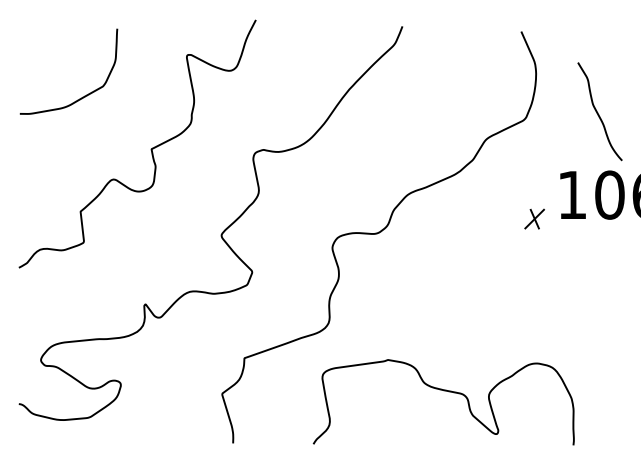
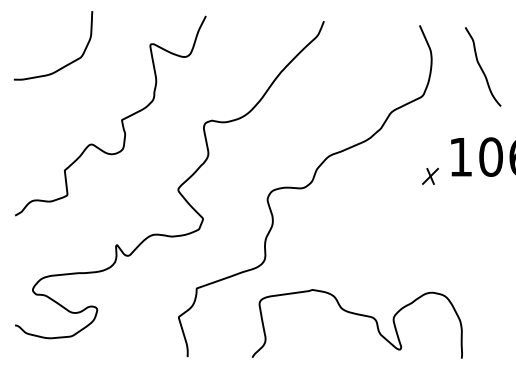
curve: (82, 96) -> (64, 65), moved
curve: (597, 111) -> (481, 66), moved

